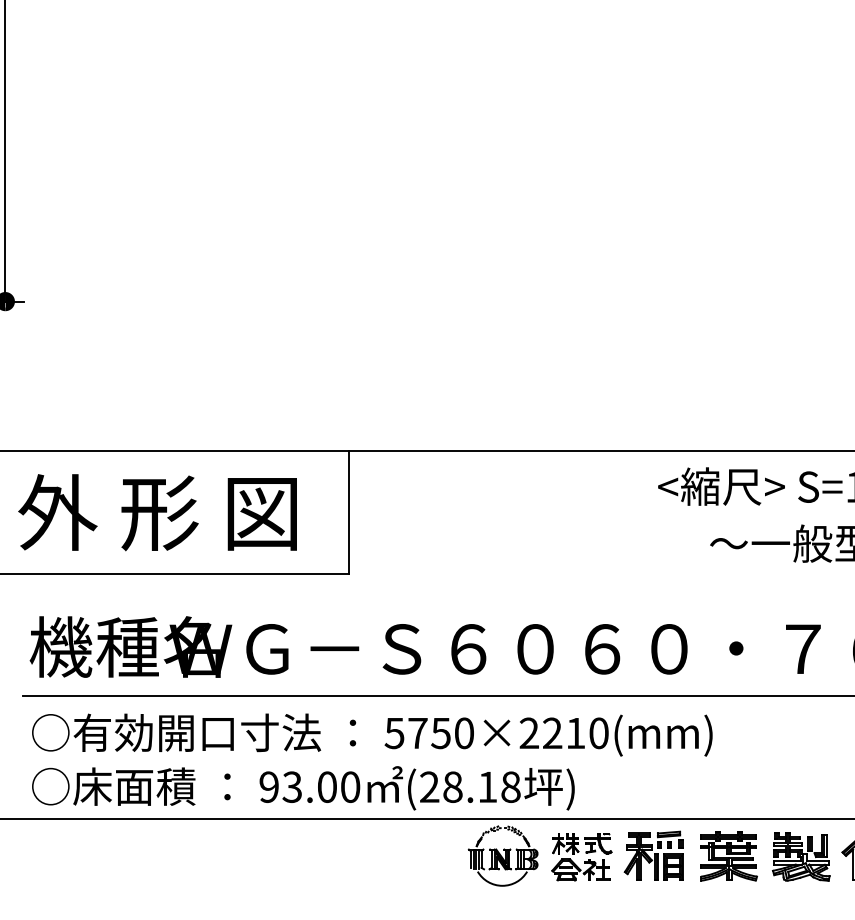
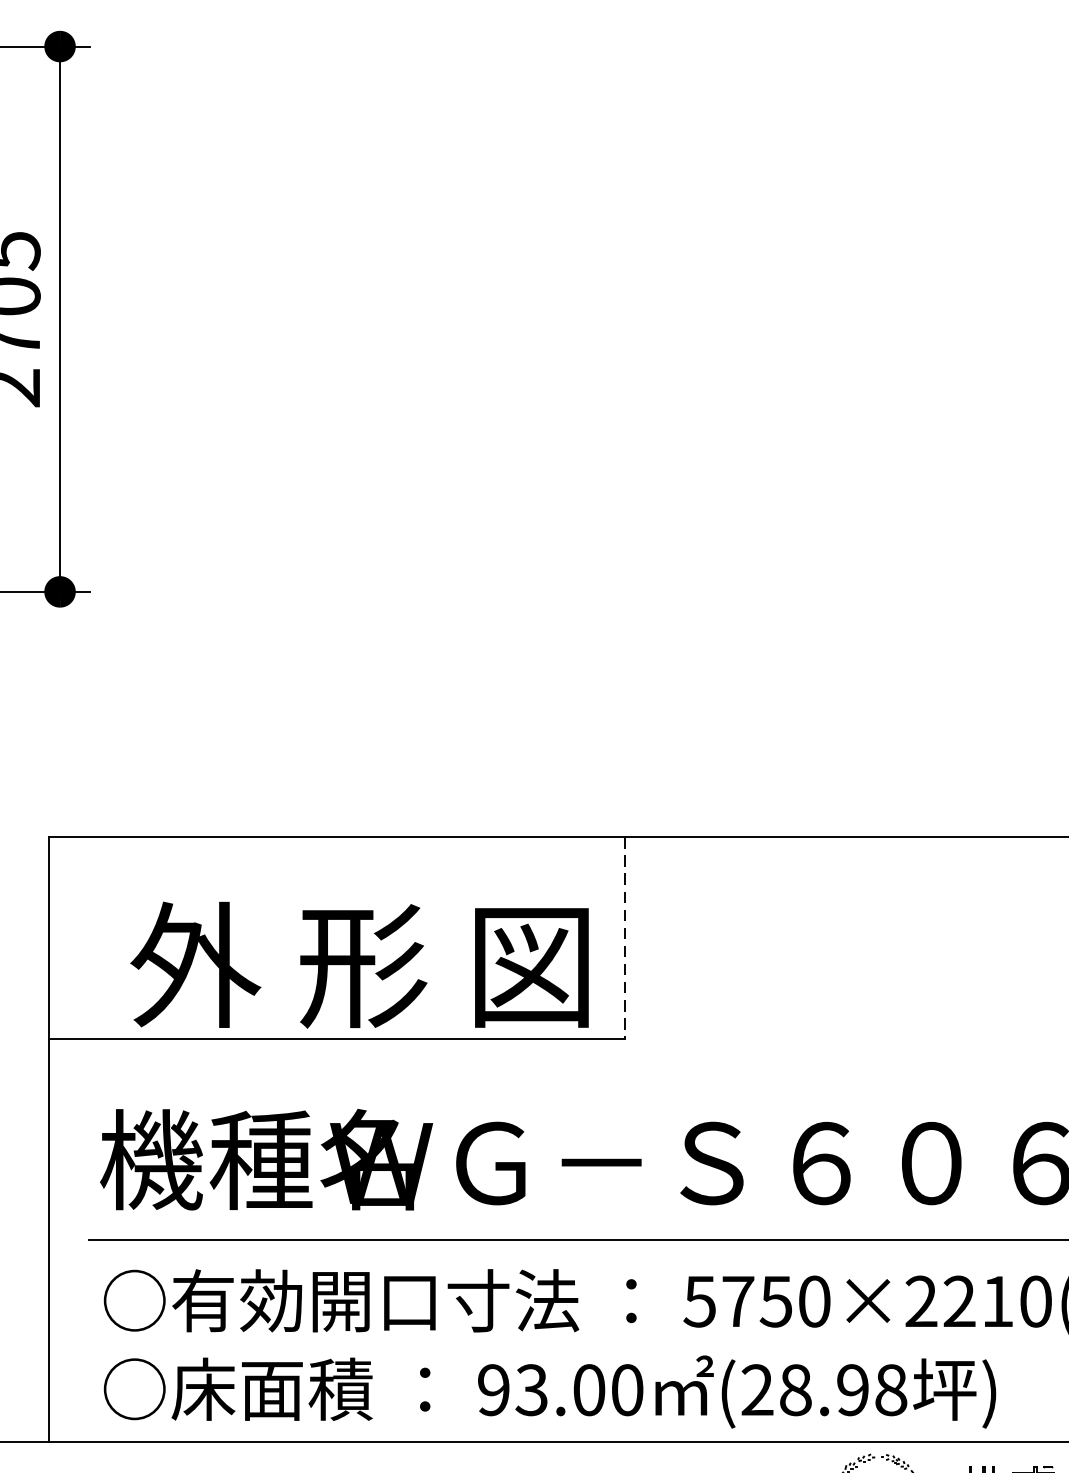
text: (157, 512) -> (359, 964), moved
line: (349, 512) -> (625, 938), solid -> dashed
text: (487, 786) -> (852, 1388), (28.18 -> (28.98

